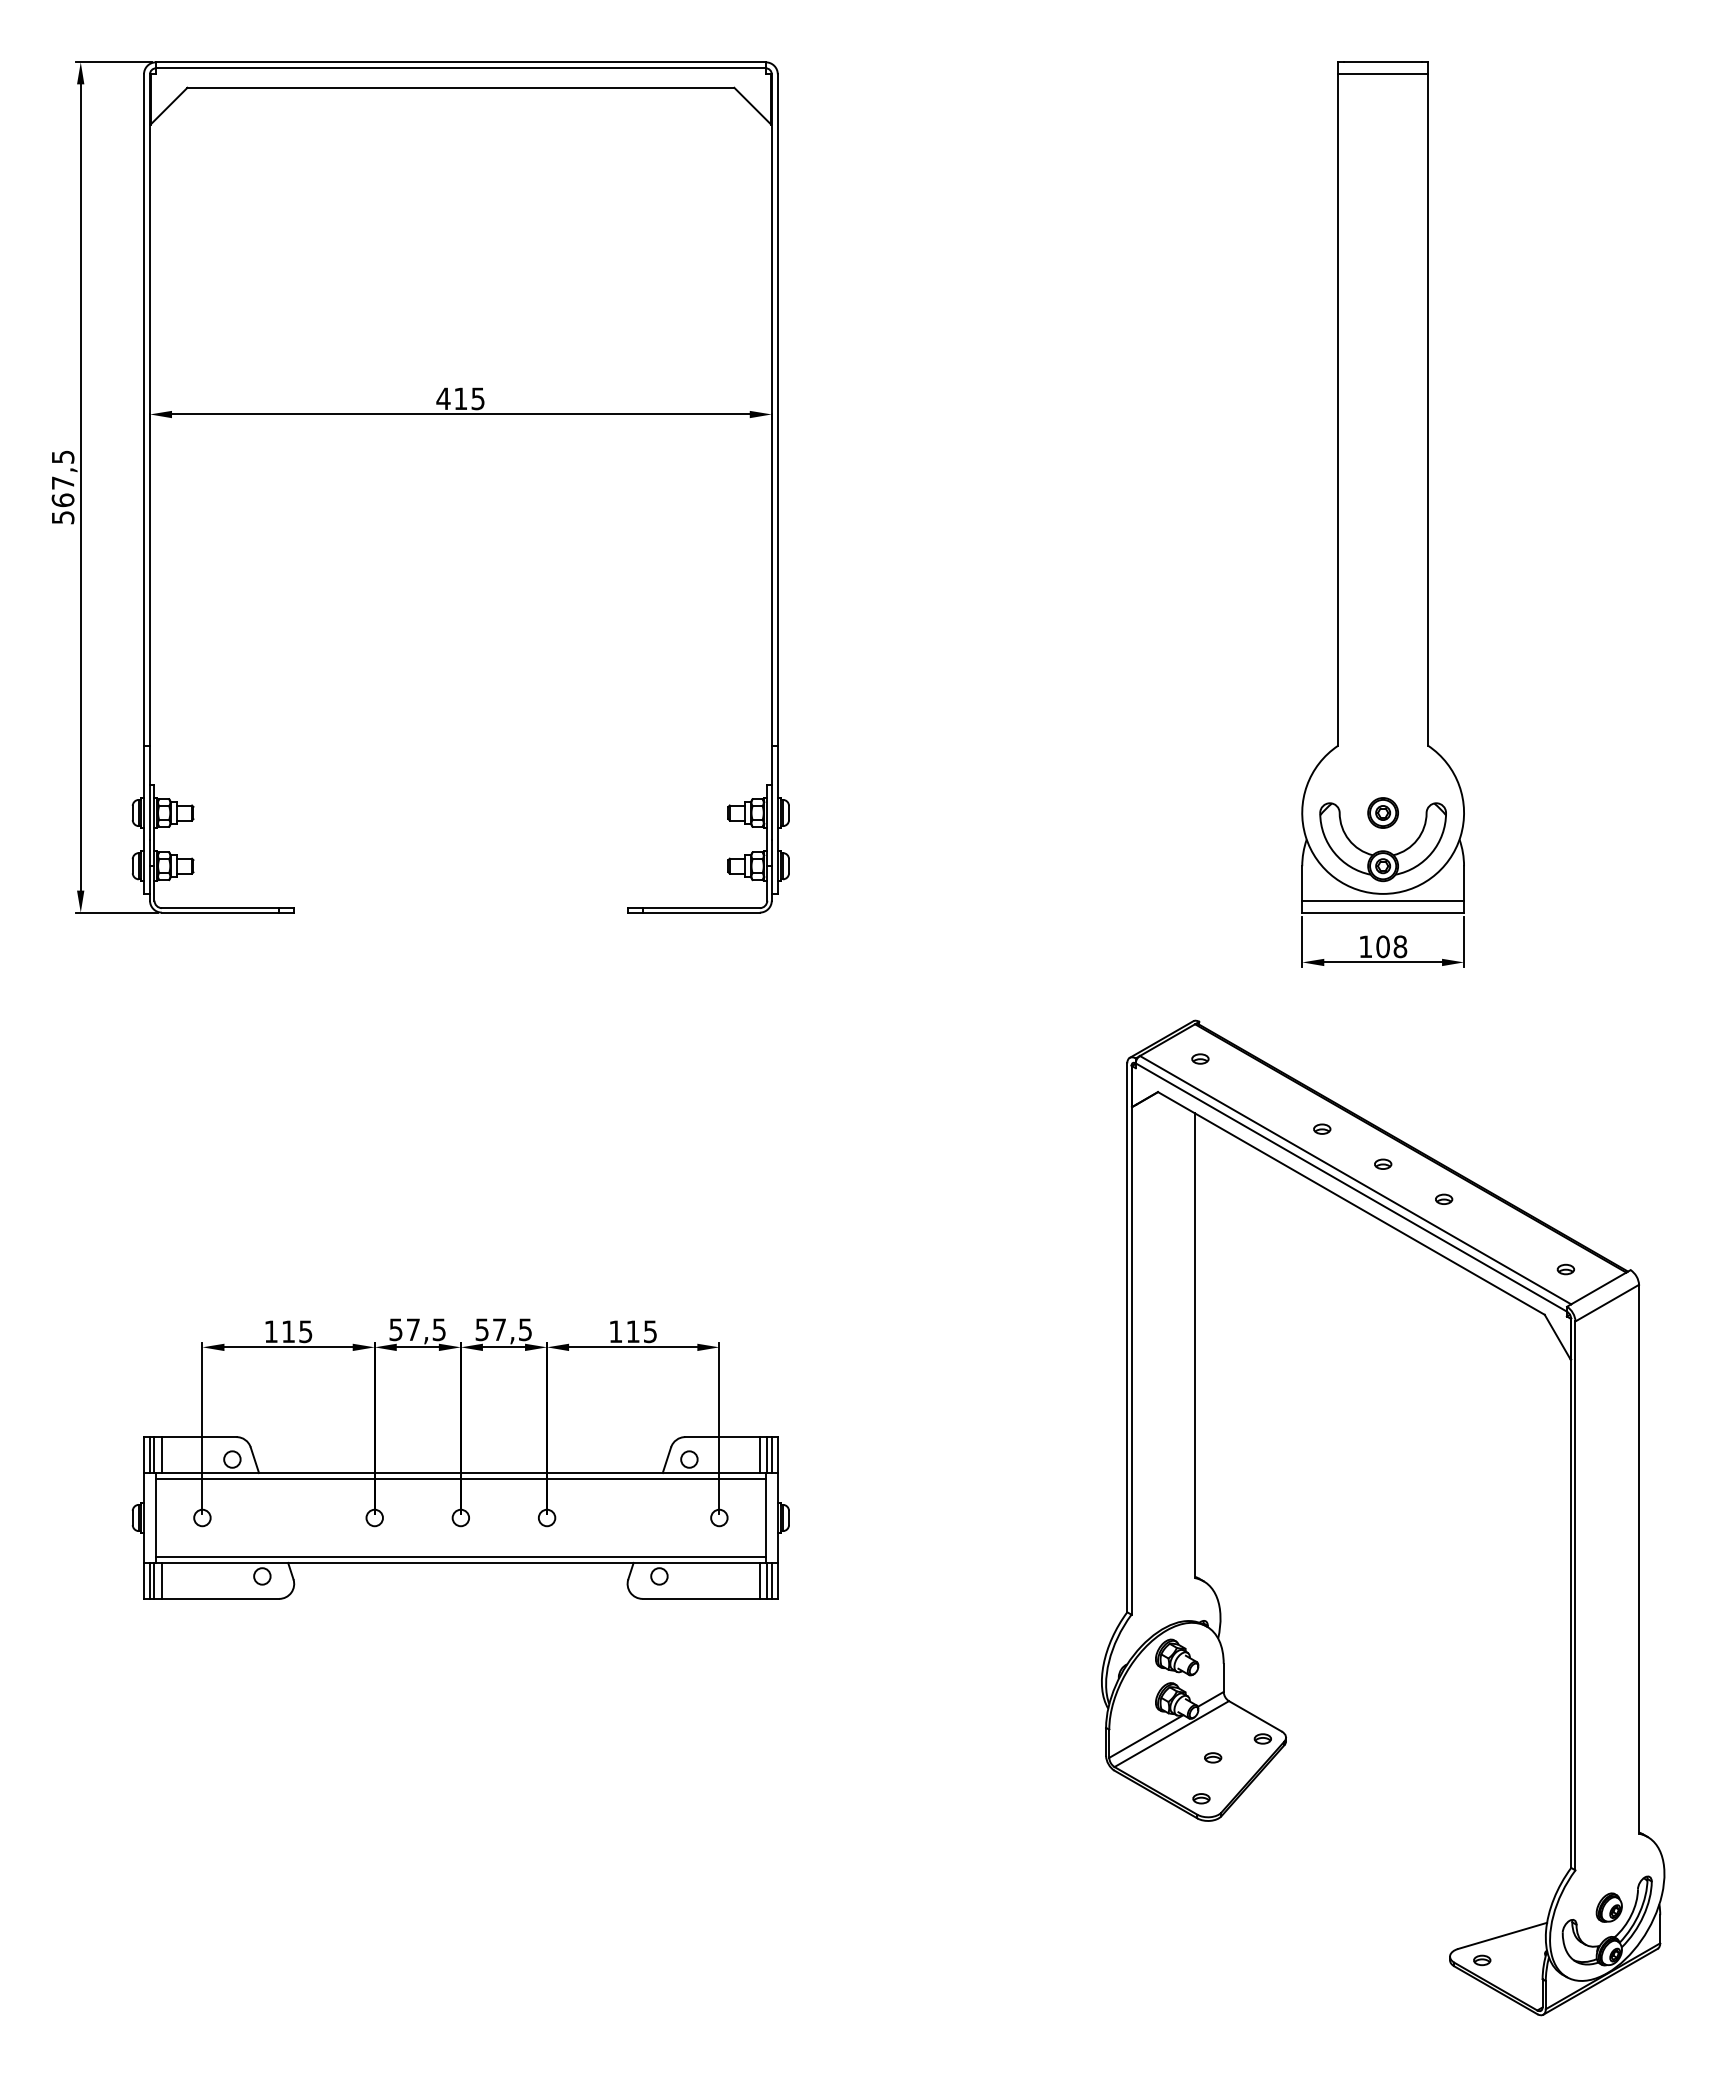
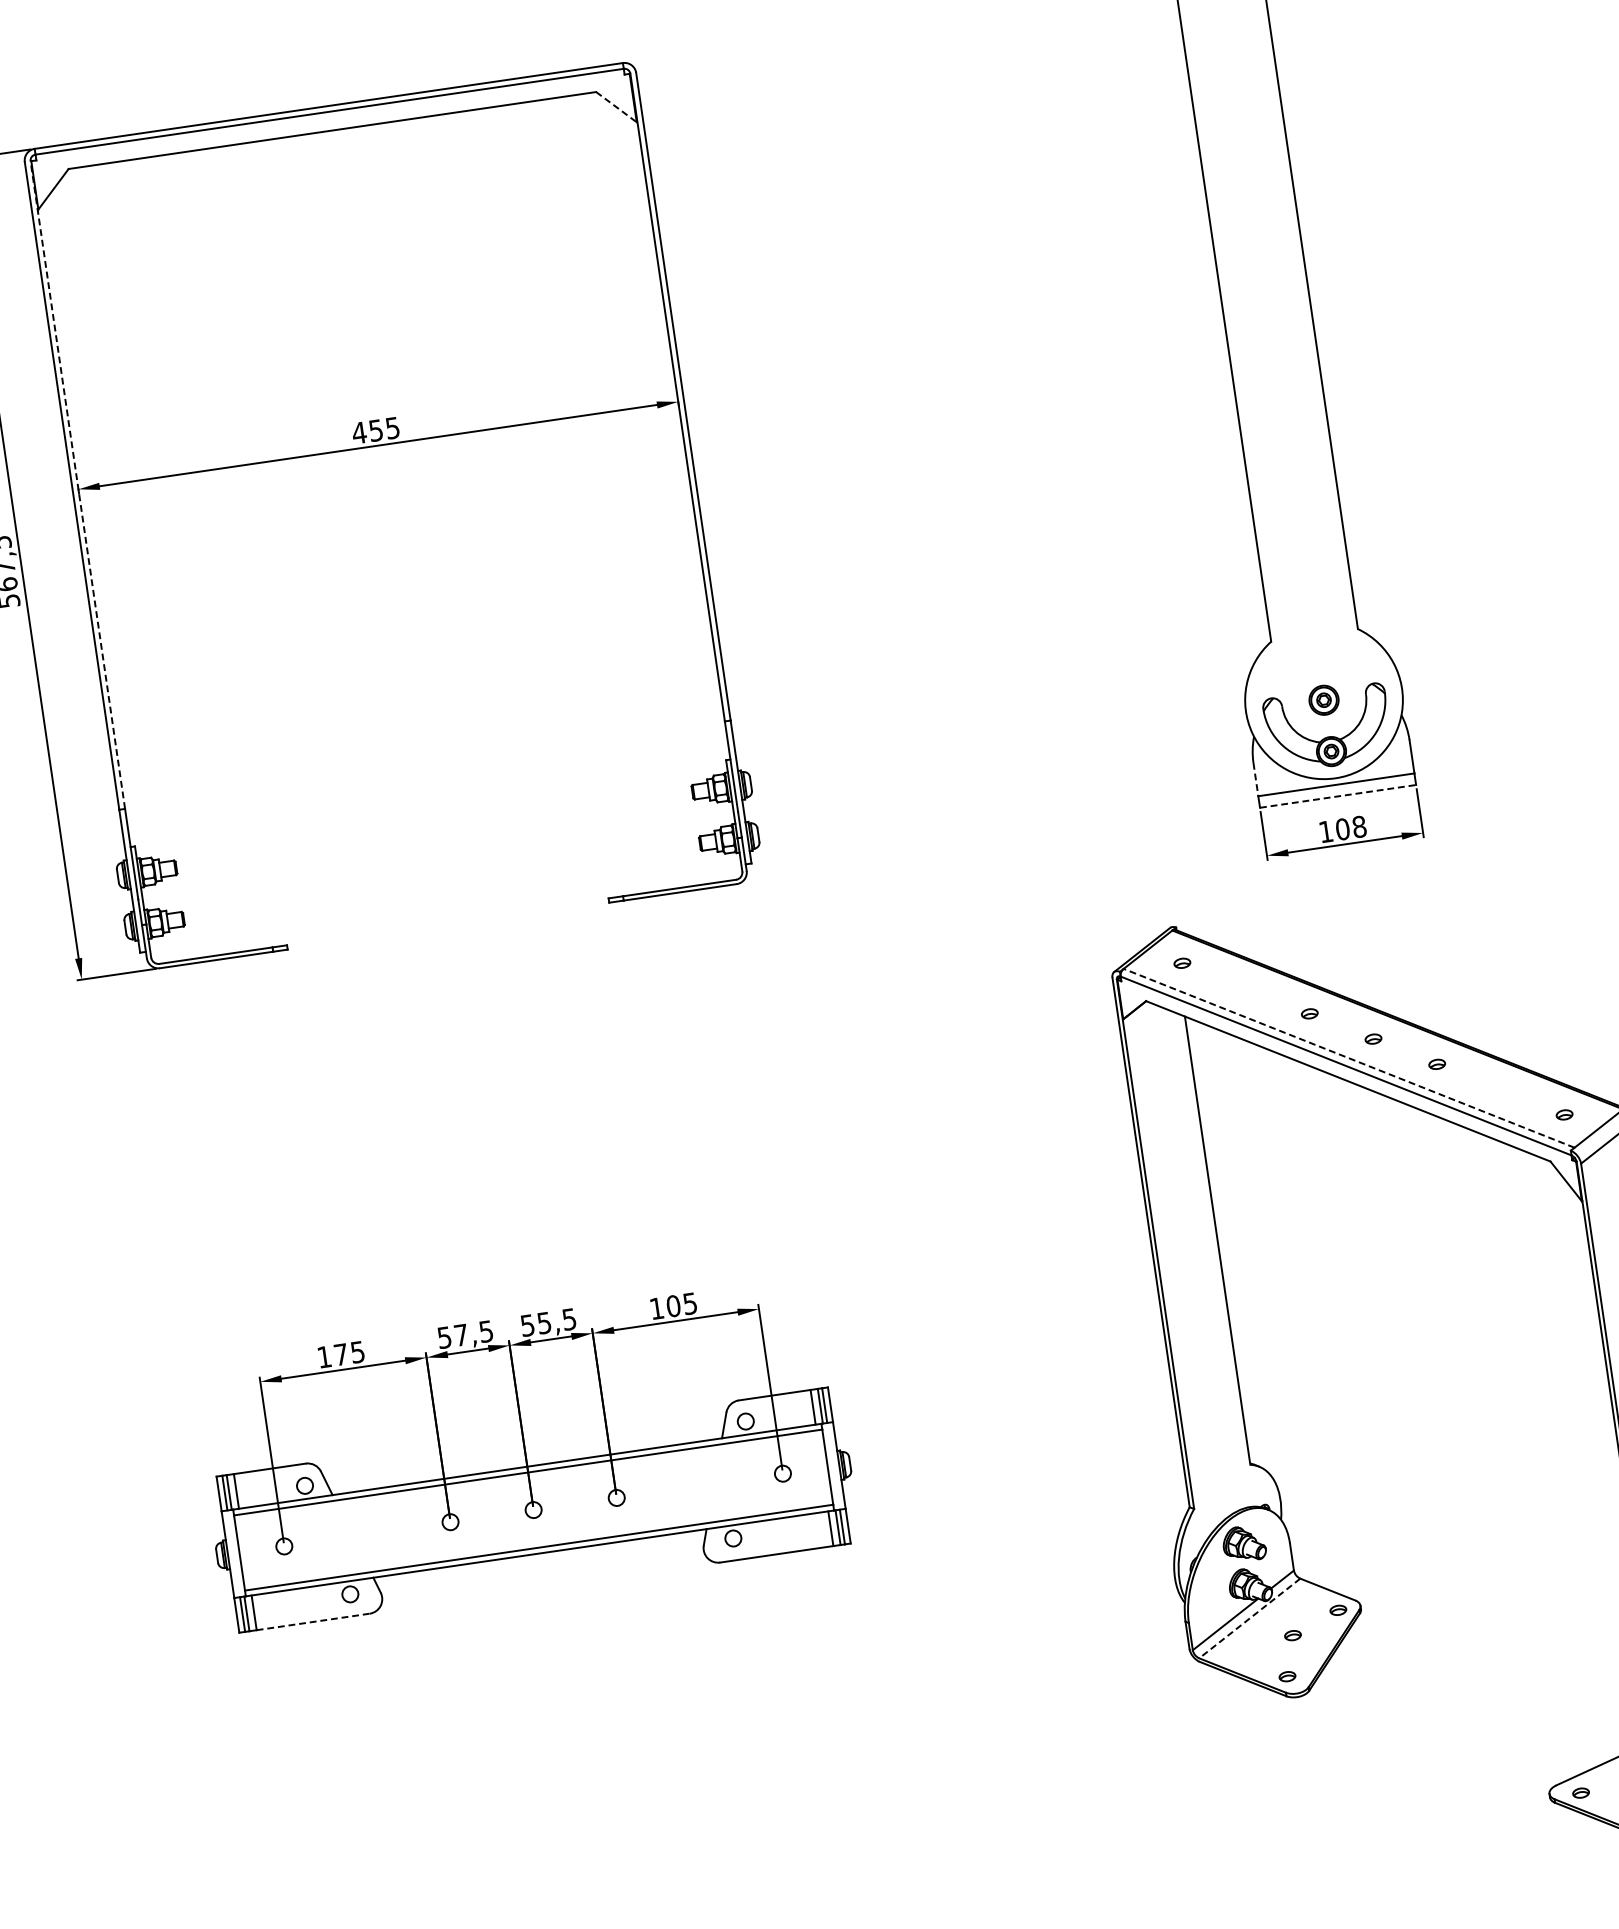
line: (752, 106) -> (616, 107), solid -> dashed
text: (460, 398) -> (375, 430), 415 -> 455
line: (150, 410) -> (78, 485), solid -> dashed
line: (1302, 883) -> (1256, 779), solid -> dashed
line: (1383, 912) -> (1338, 796), solid -> dashed
line: (1355, 1180) -> (1349, 1058), solid -> dashed
text: (499, 1329) -> (544, 1322), 57,5 -> 55,5
text: (288, 1331) -> (341, 1354), 115 -> 175
text: (632, 1331) -> (672, 1306), 115 -> 105
line: (220, 1598) -> (313, 1621), solid -> dashed
line: (1171, 1734) -> (1249, 1618), solid -> dashed

